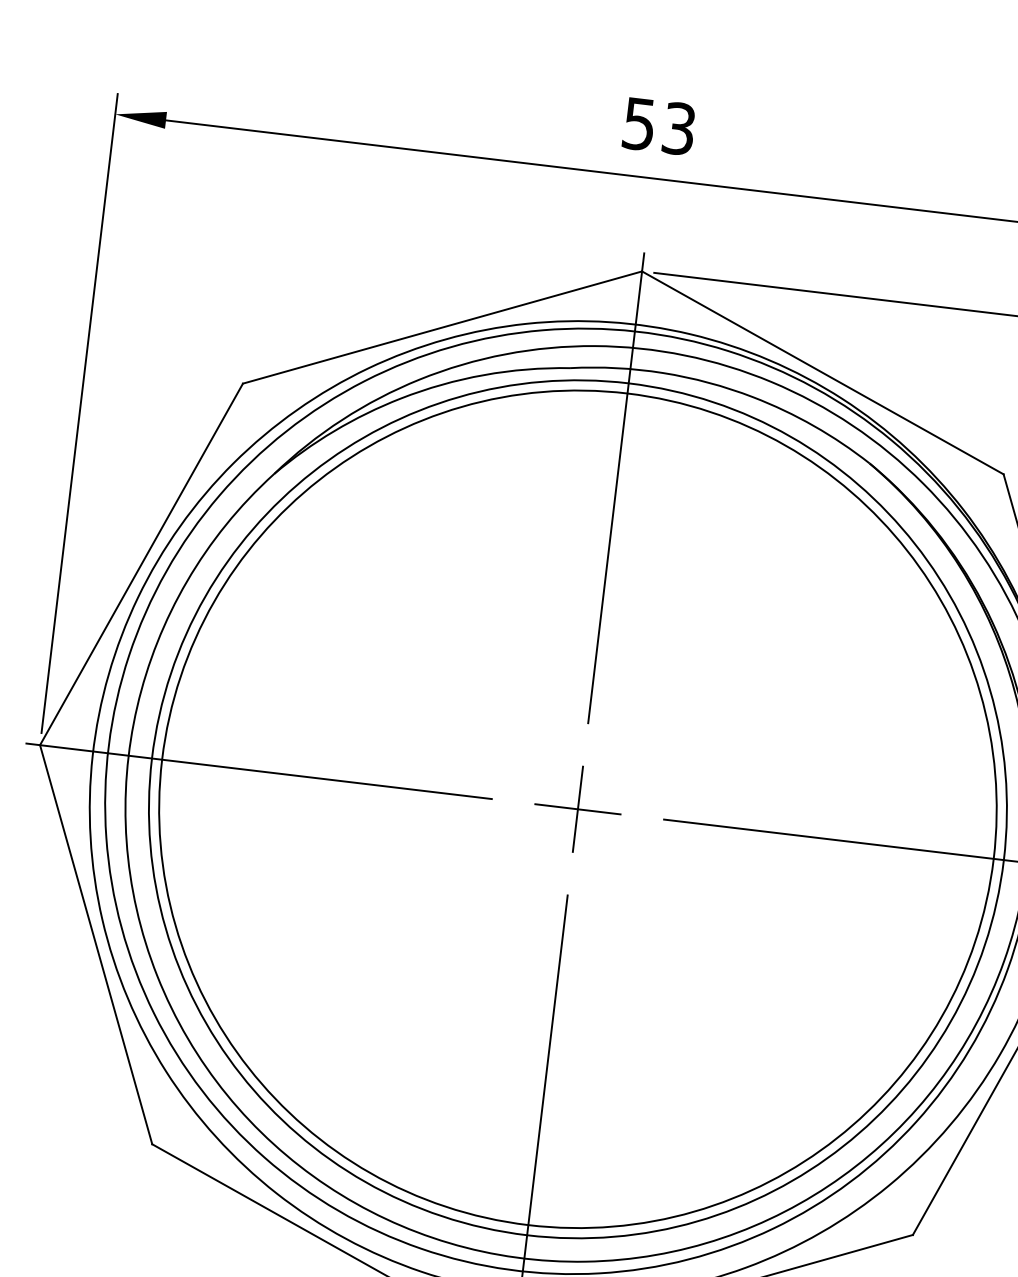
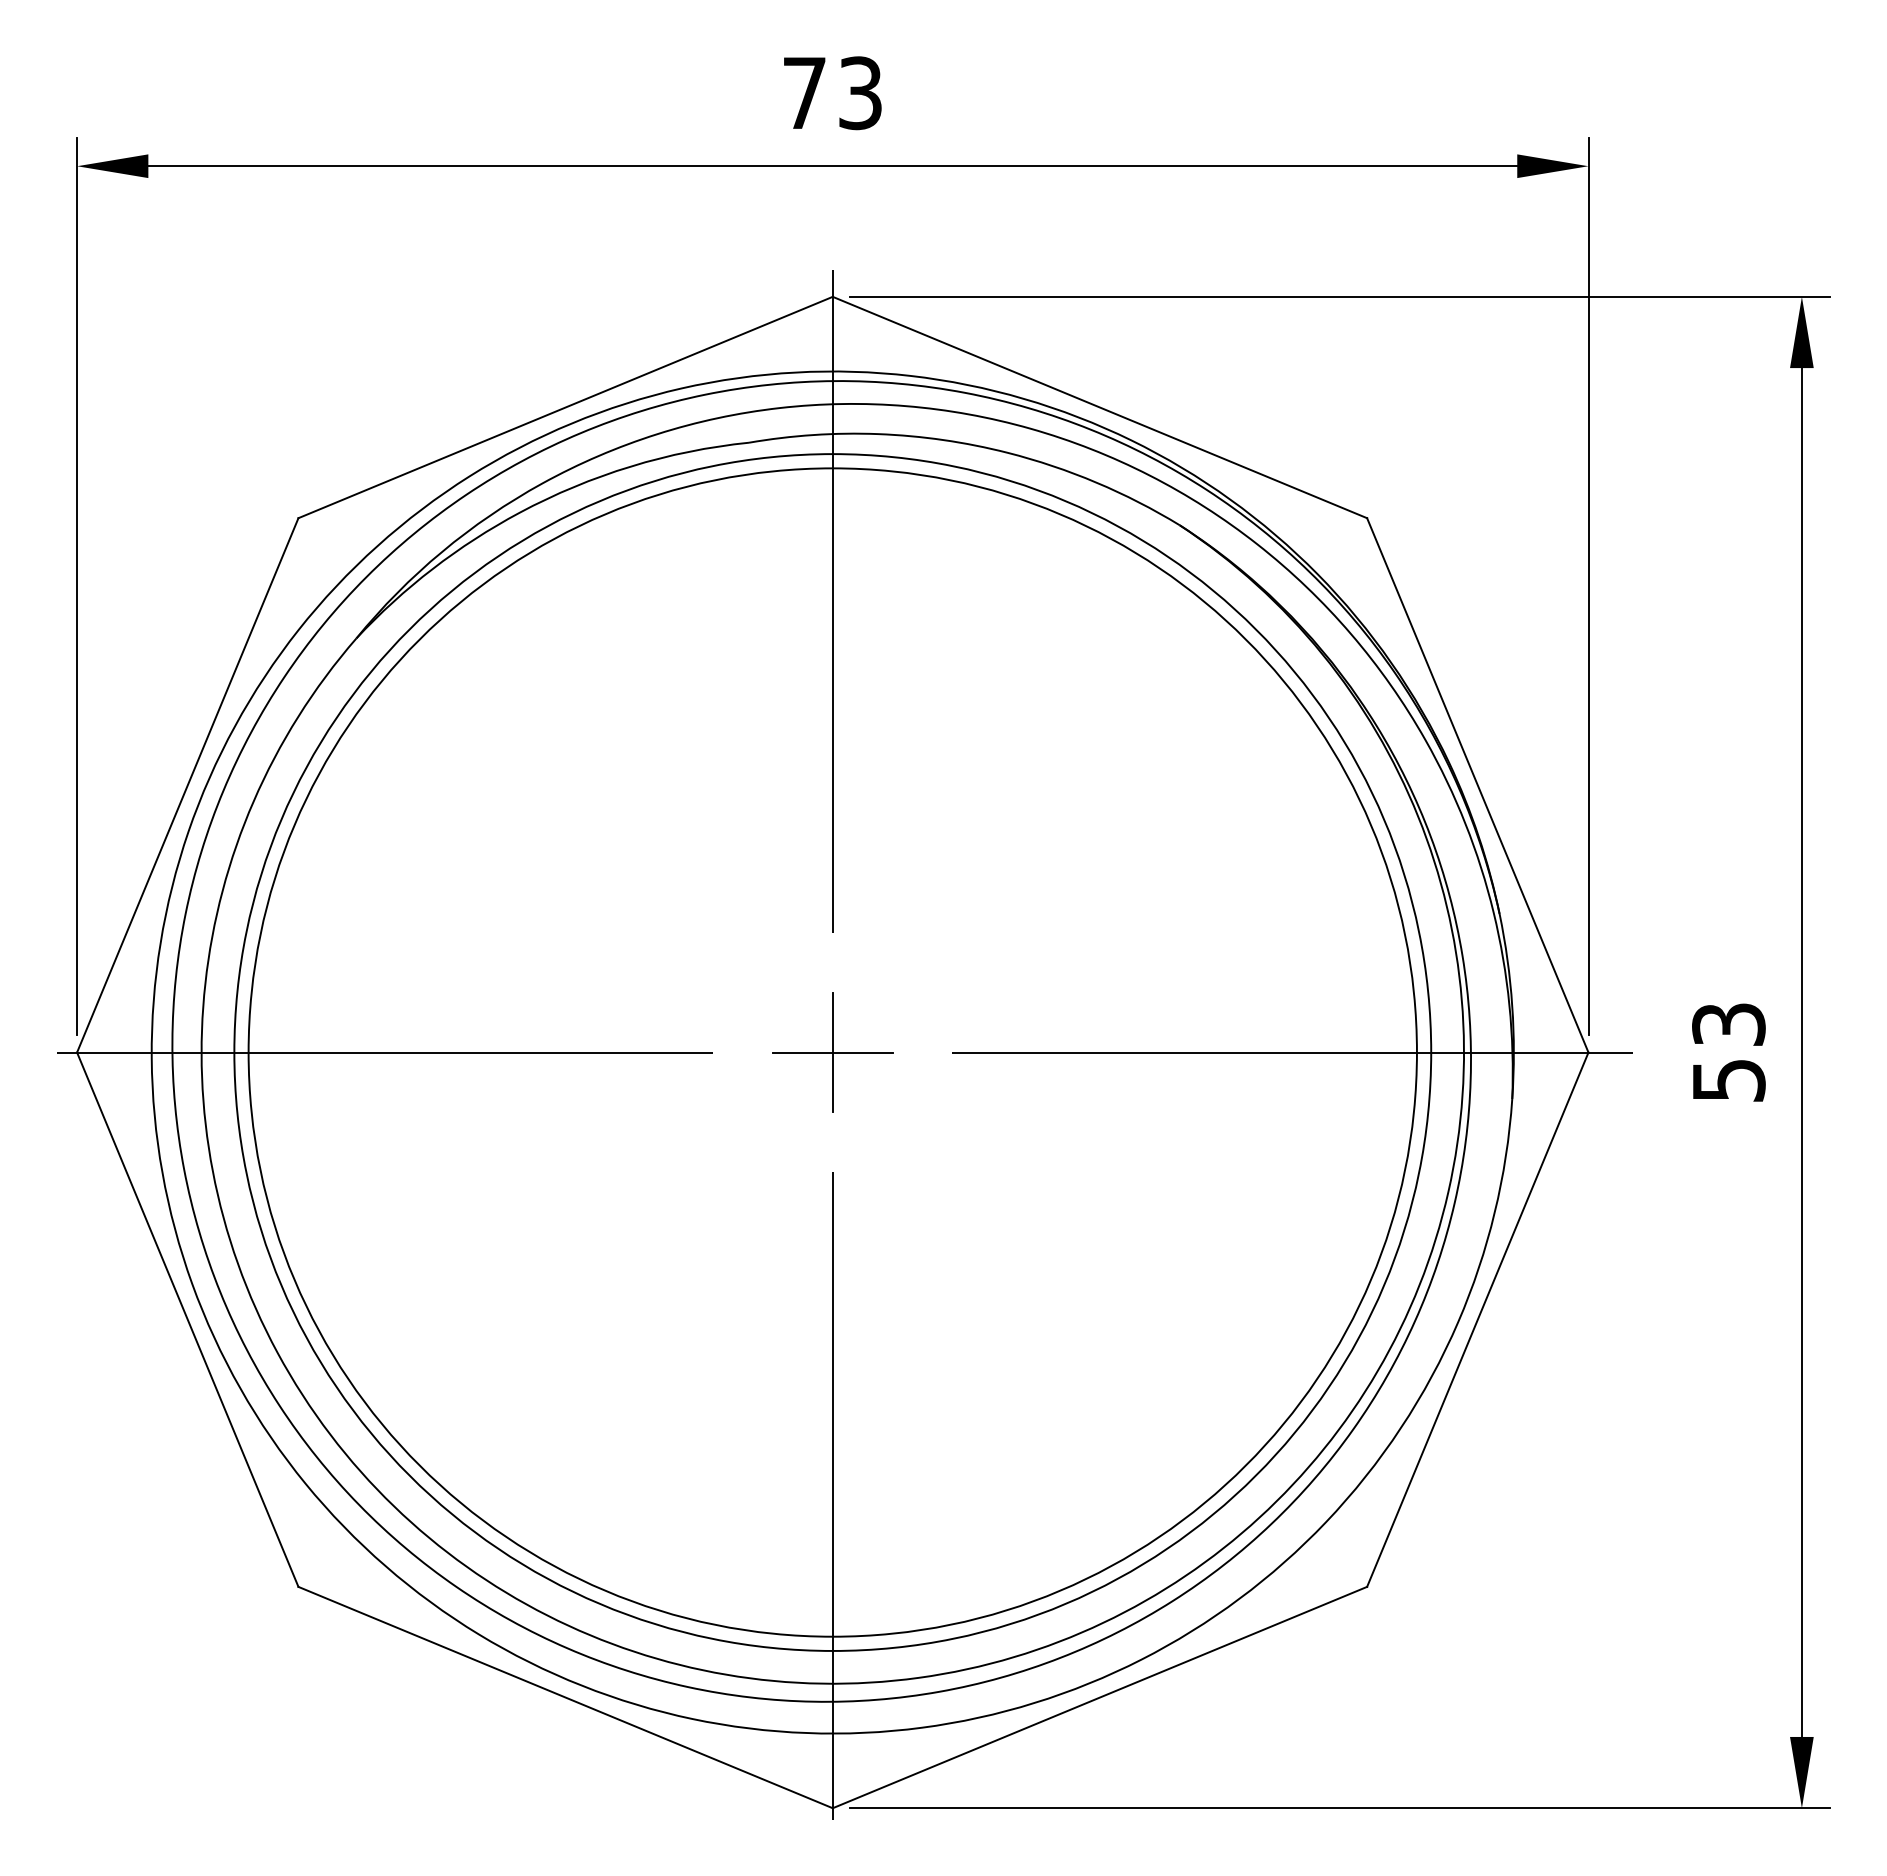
text: (639, 124) -> (804, 93), 53 -> 73

